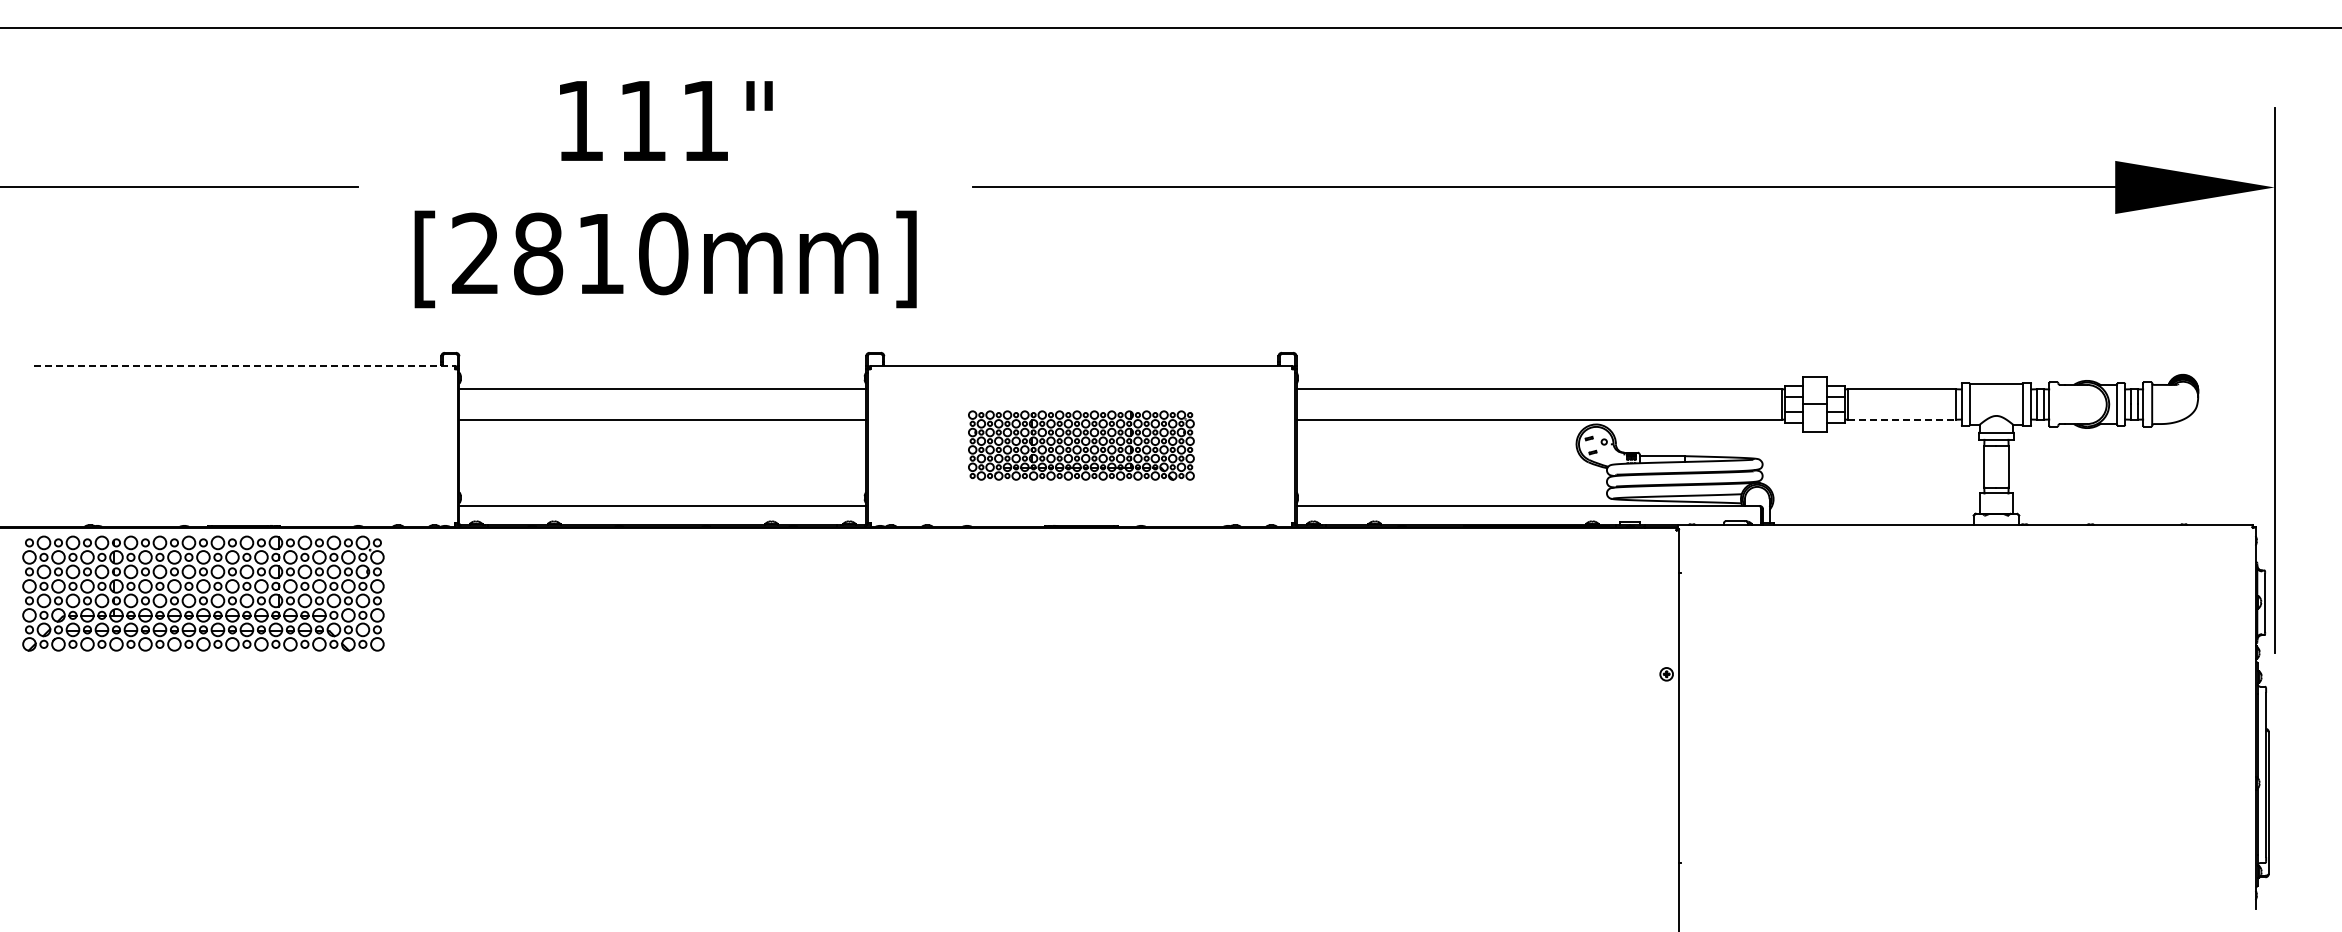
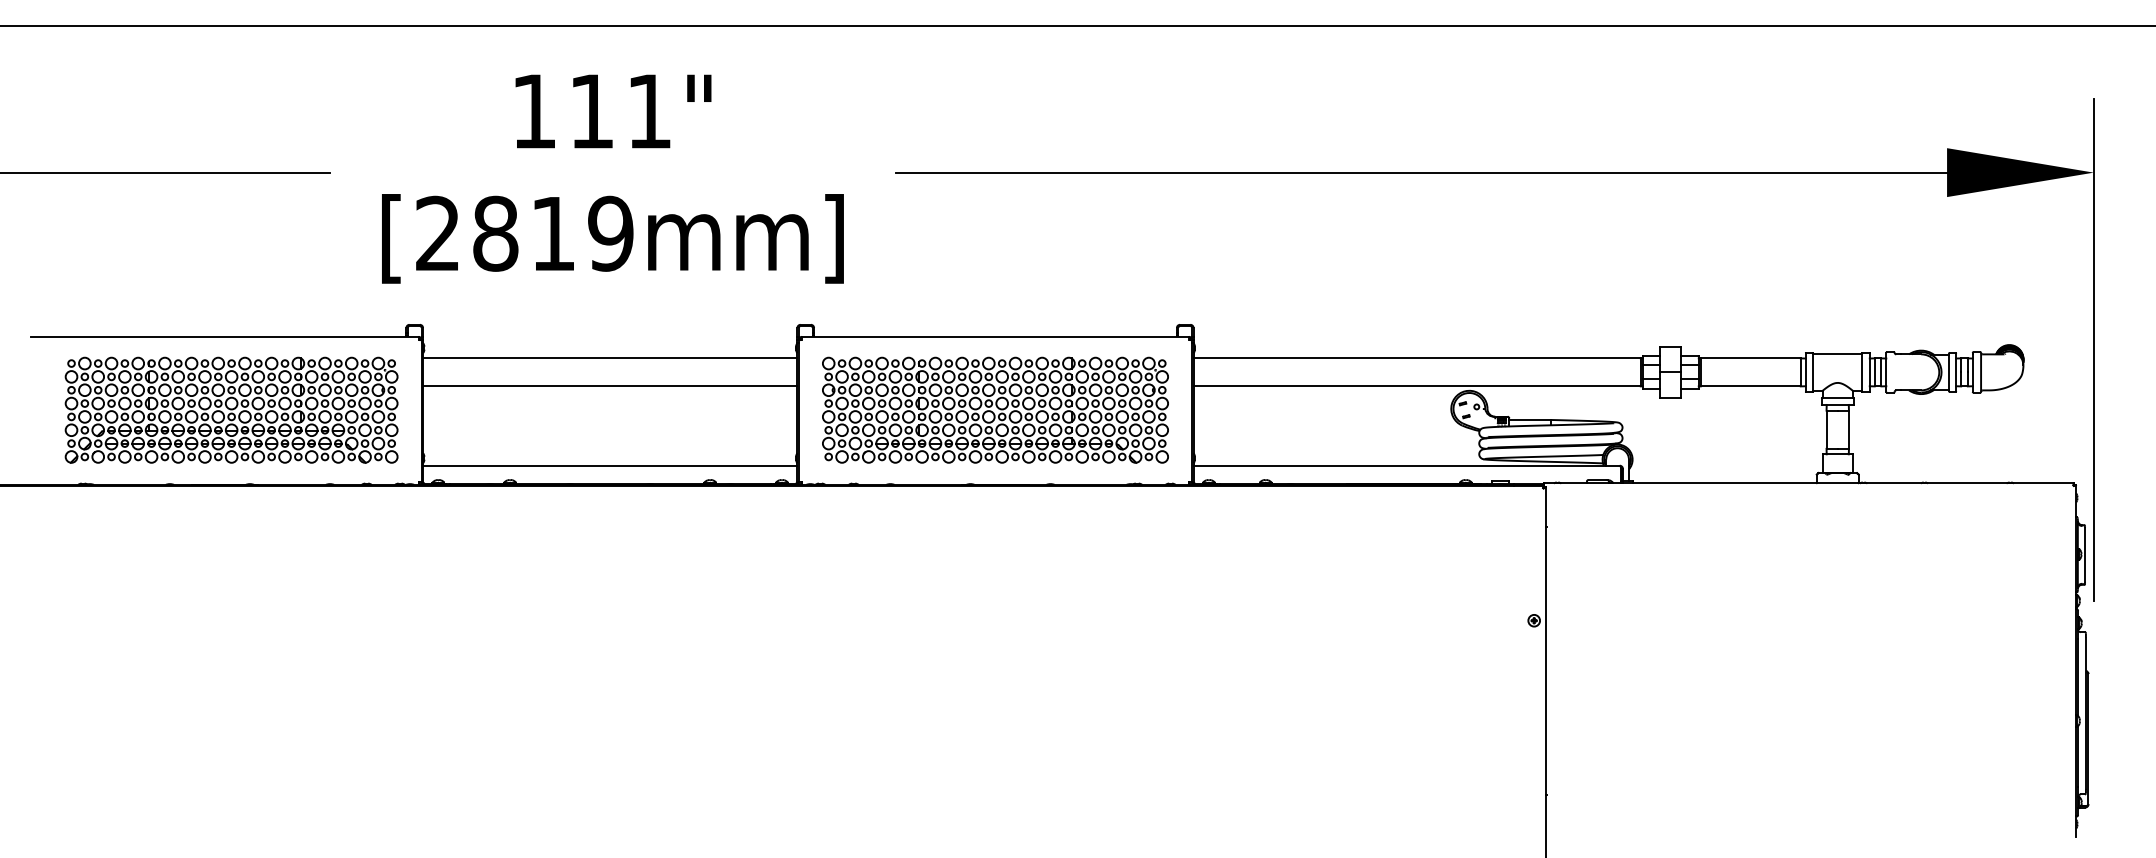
text: (663, 253) -> (610, 233), [2810mm] -> [2819mm]
line: (244, 365) -> (225, 336), dashed -> solid
line: (1902, 419) -> (1751, 386), dashed -> solid
part: (1081, 445) -> (995, 410), size x1.67
part: (203, 593) -> (231, 410), moved

